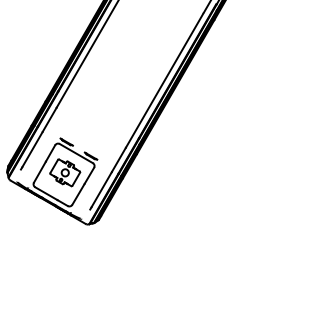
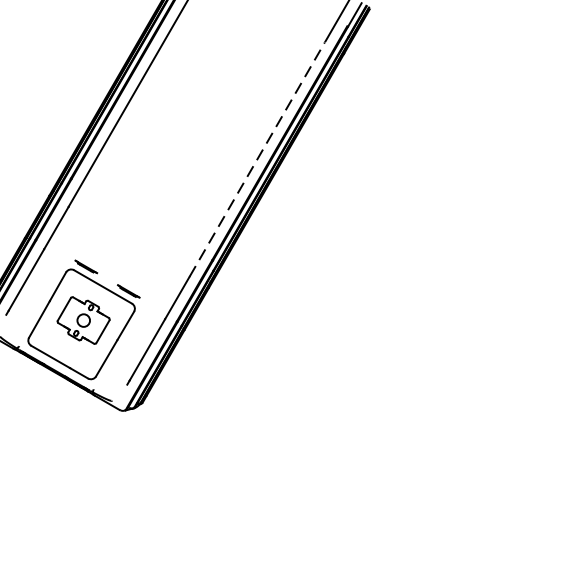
line: (164, 80) -> (257, 159), solid -> dashed

